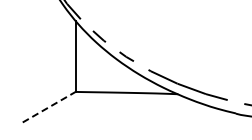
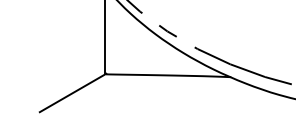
line: (48, 107) -> (72, 93), dashed -> solid

